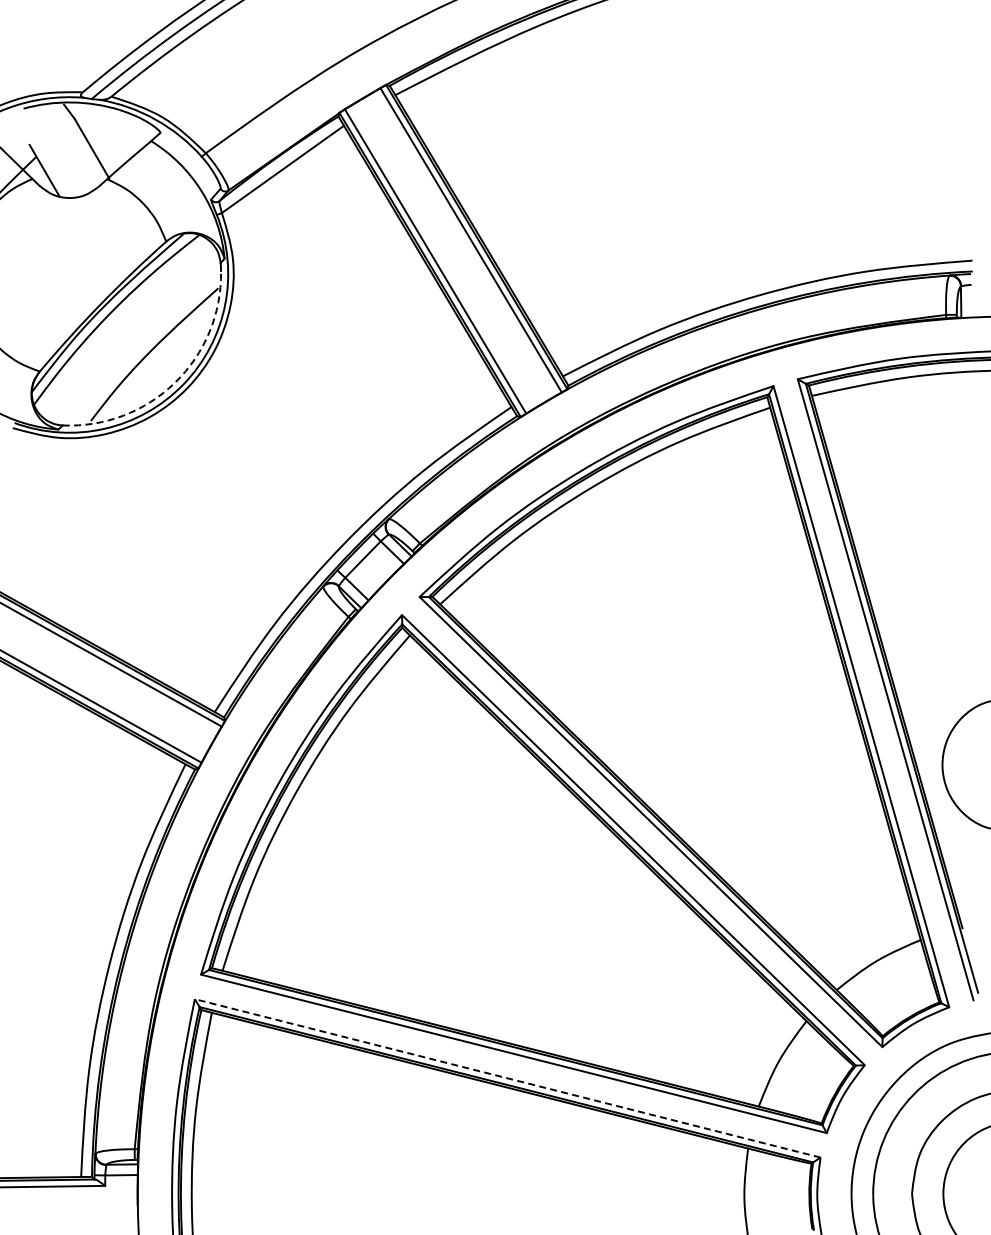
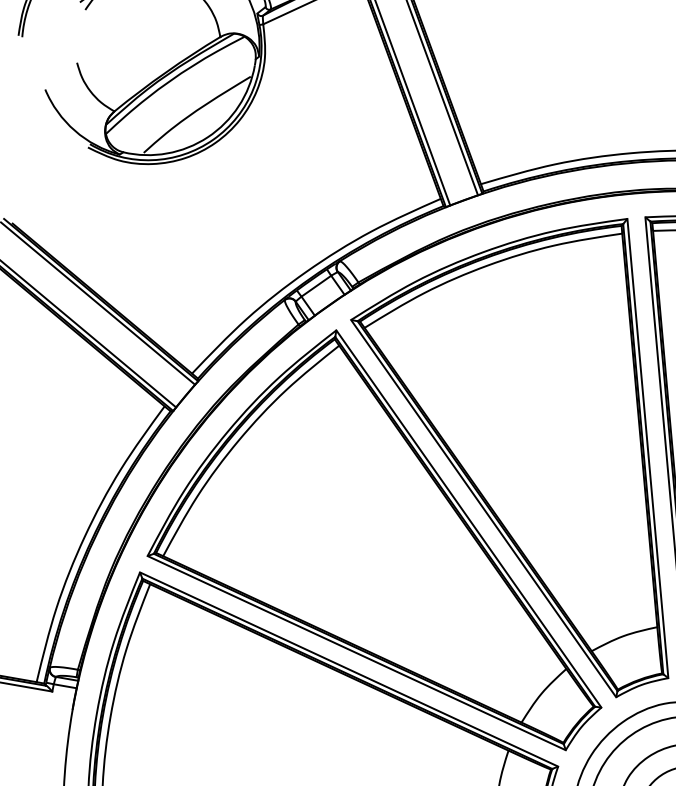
arc: (175, 382) -> (208, 137), dashed -> solid
line: (507, 1078) -> (348, 669), dashed -> solid

